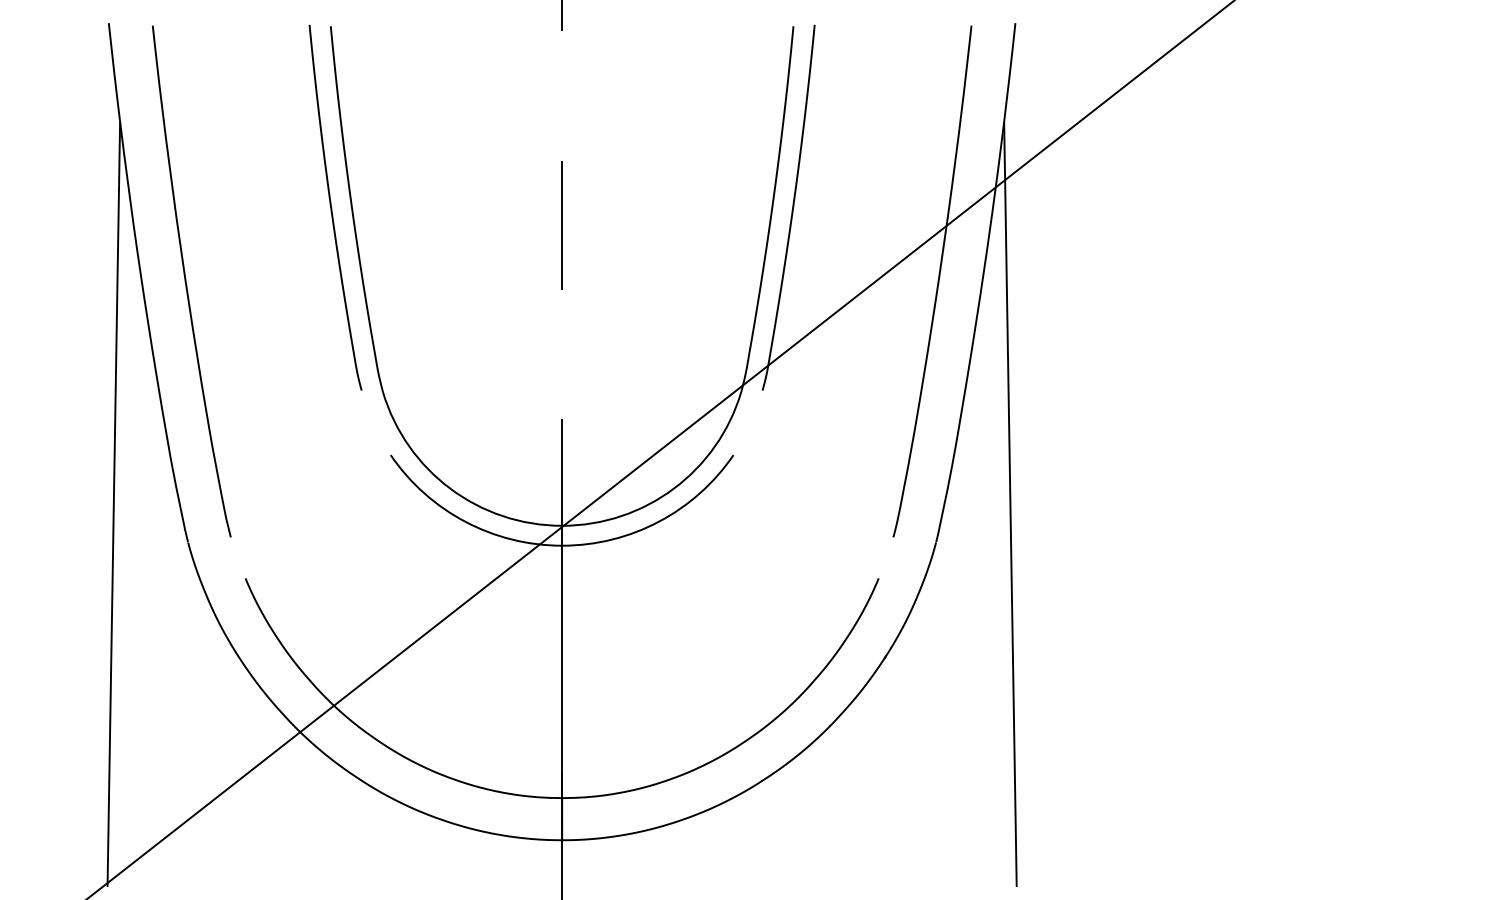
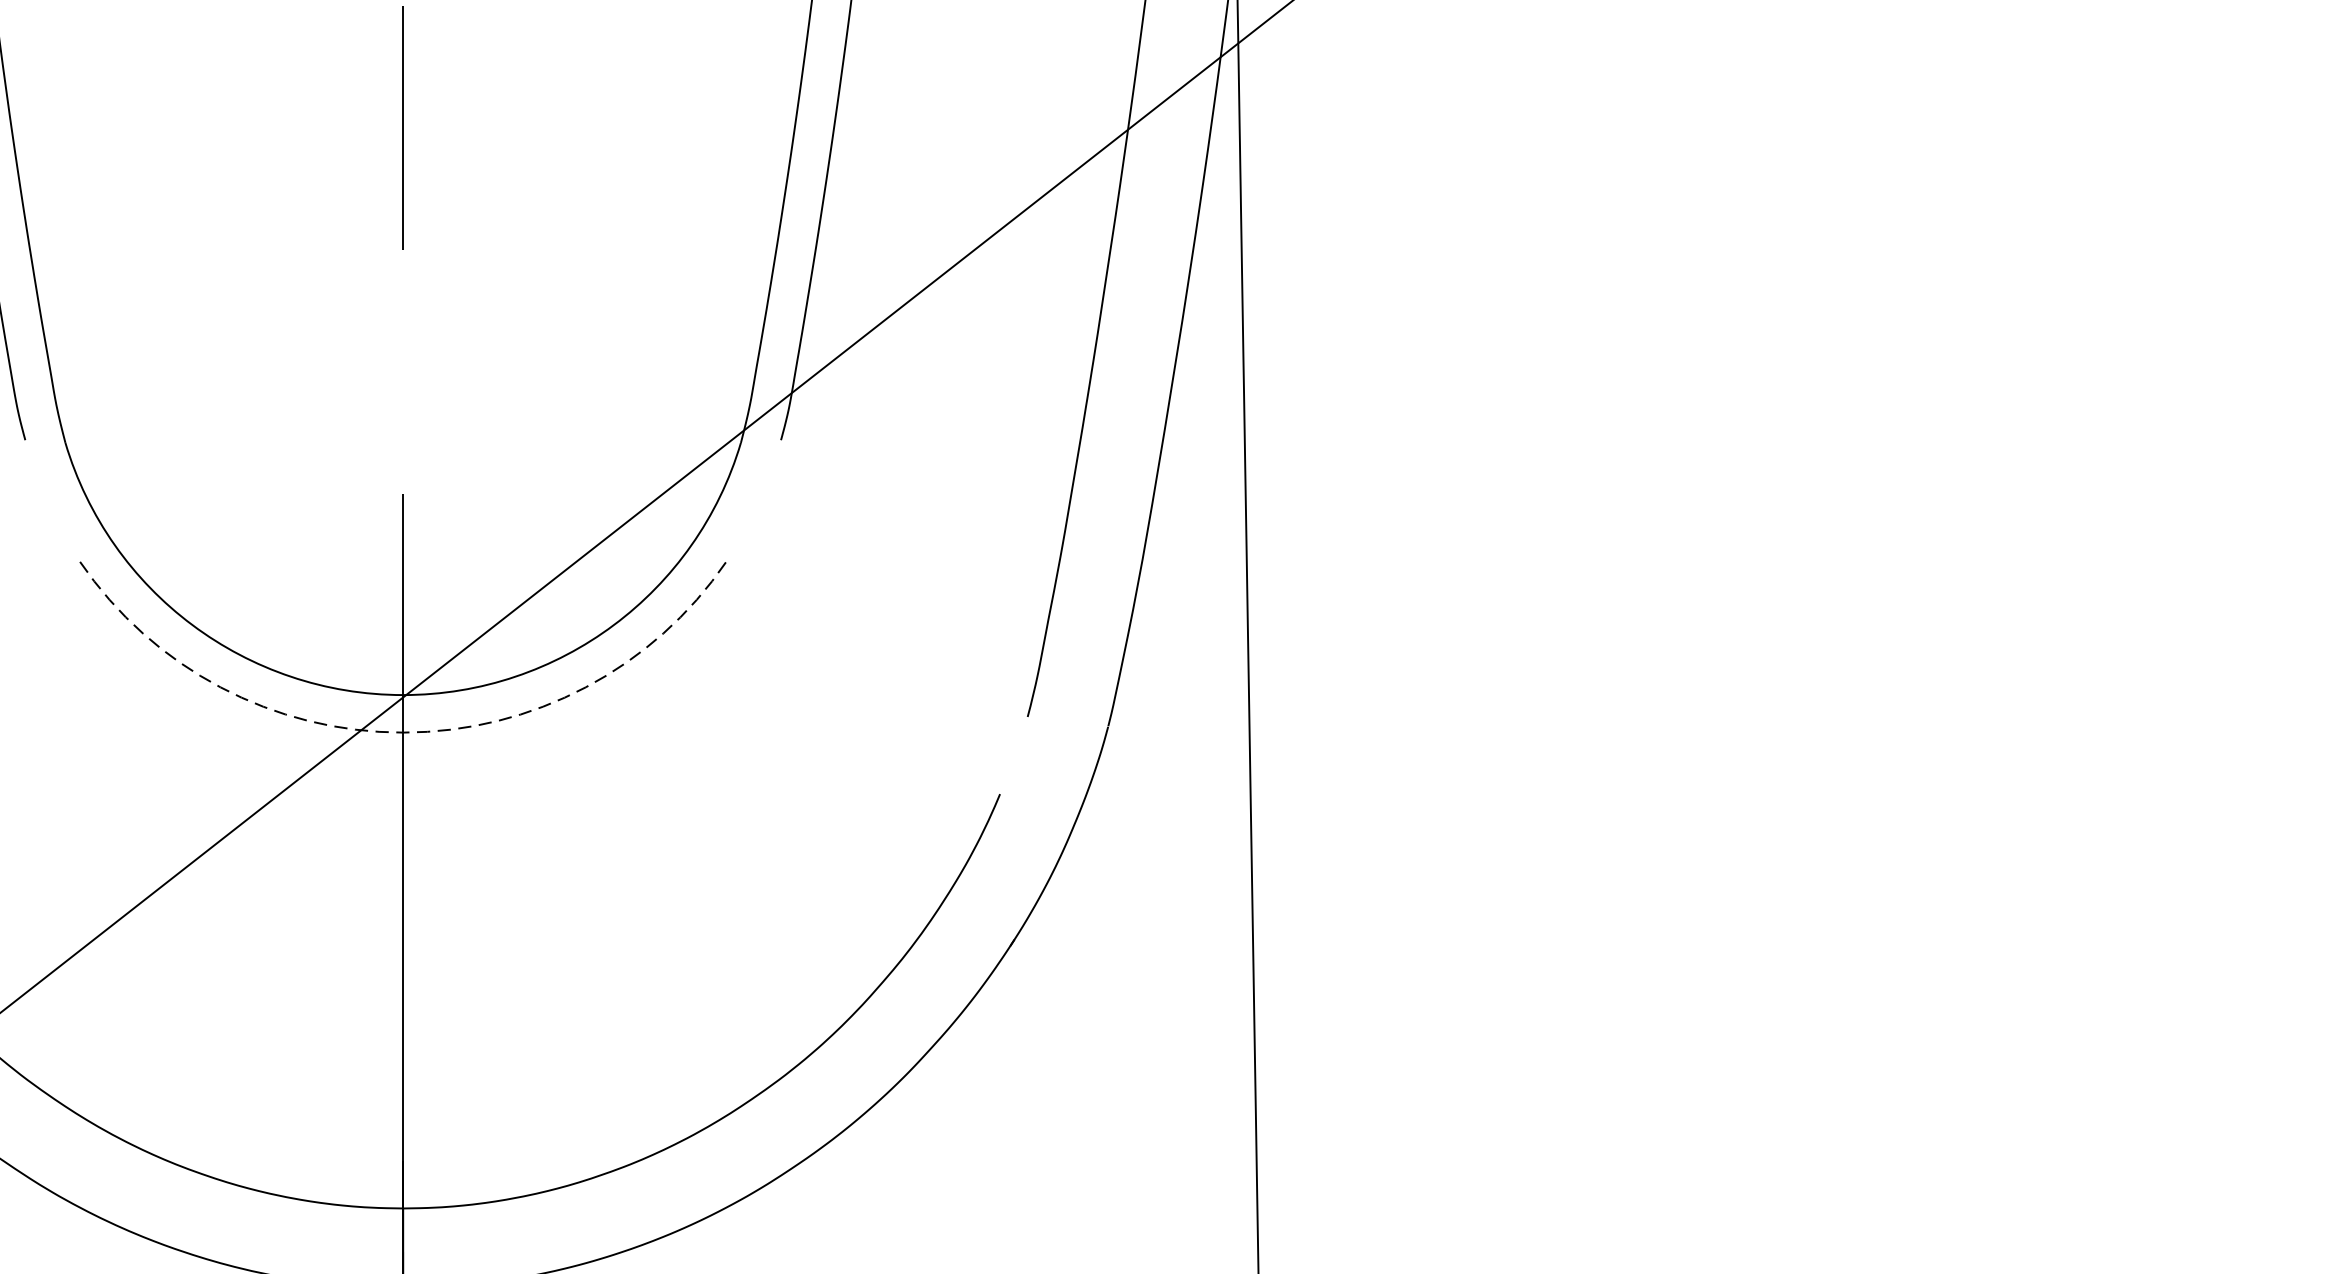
arc: (562, 545) -> (403, 732), solid -> dashed

